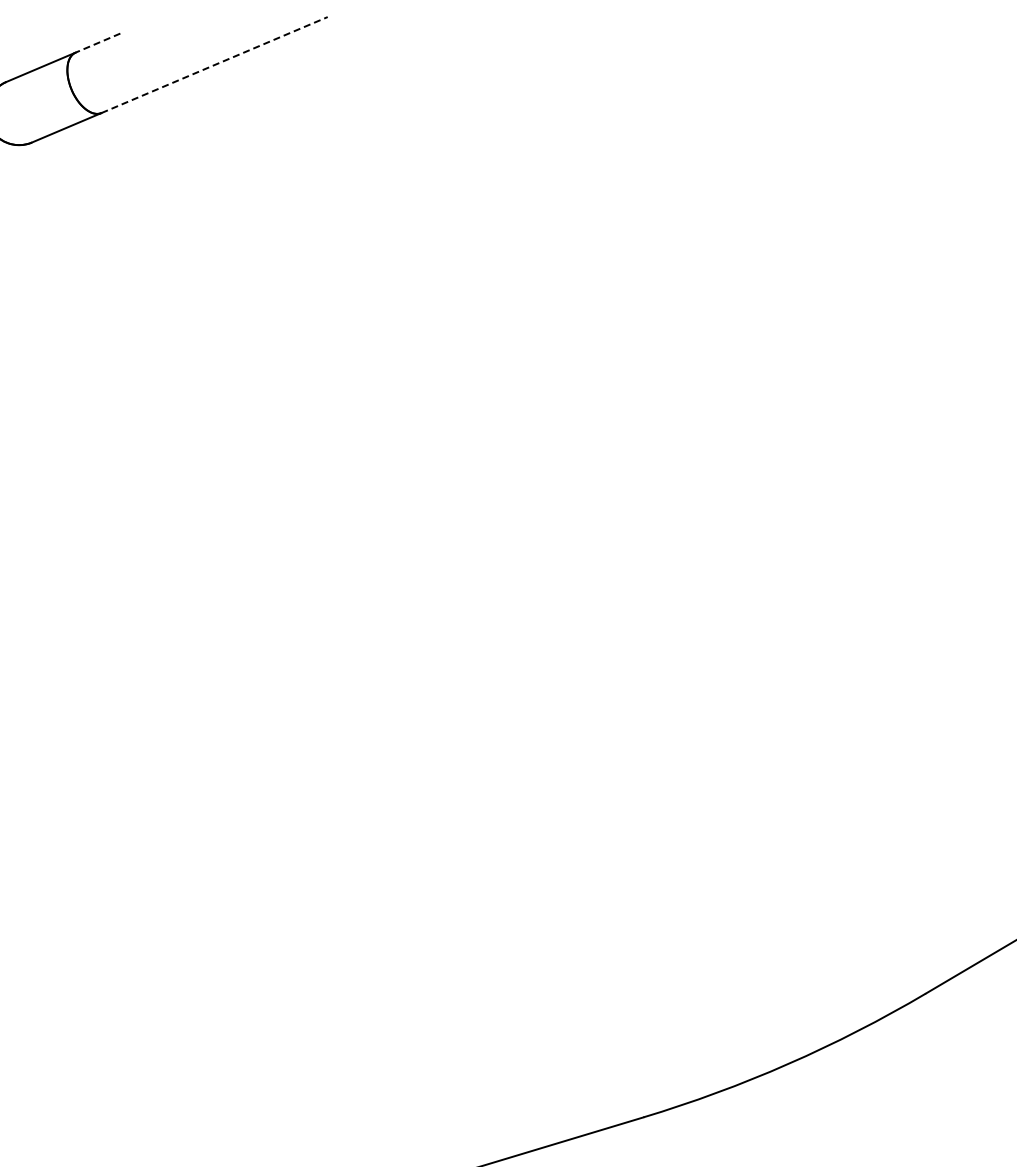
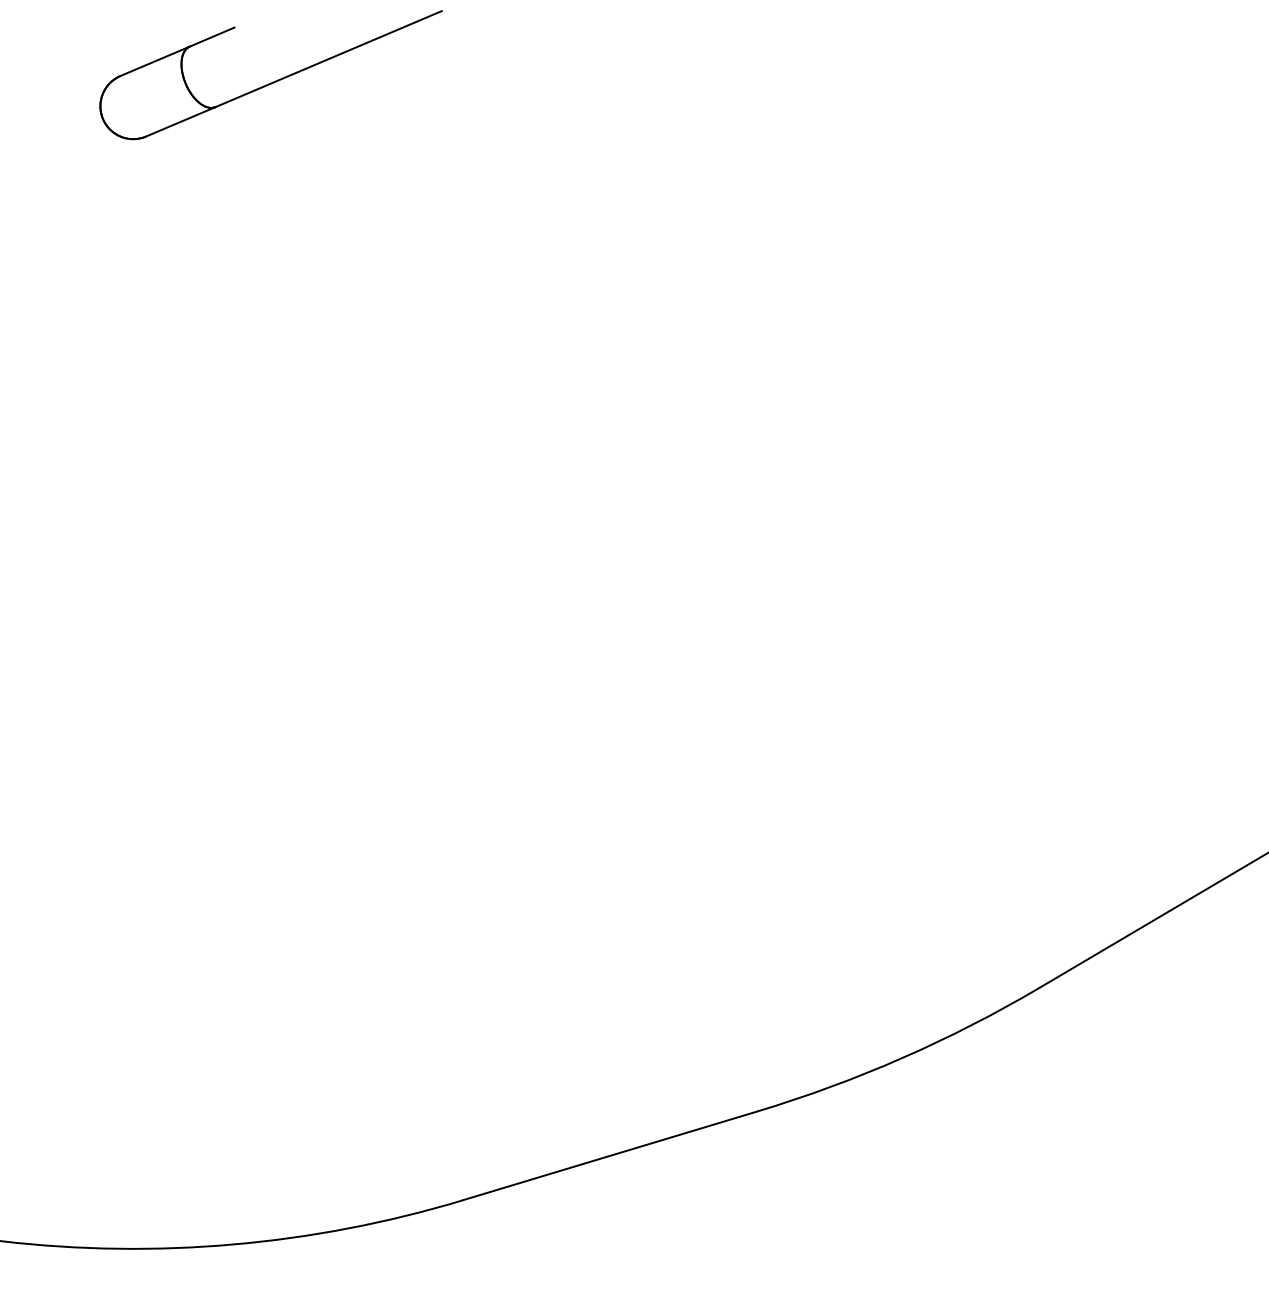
line: (97, 43) -> (211, 37), dashed -> solid
line: (214, 65) -> (328, 59), dashed -> solid

